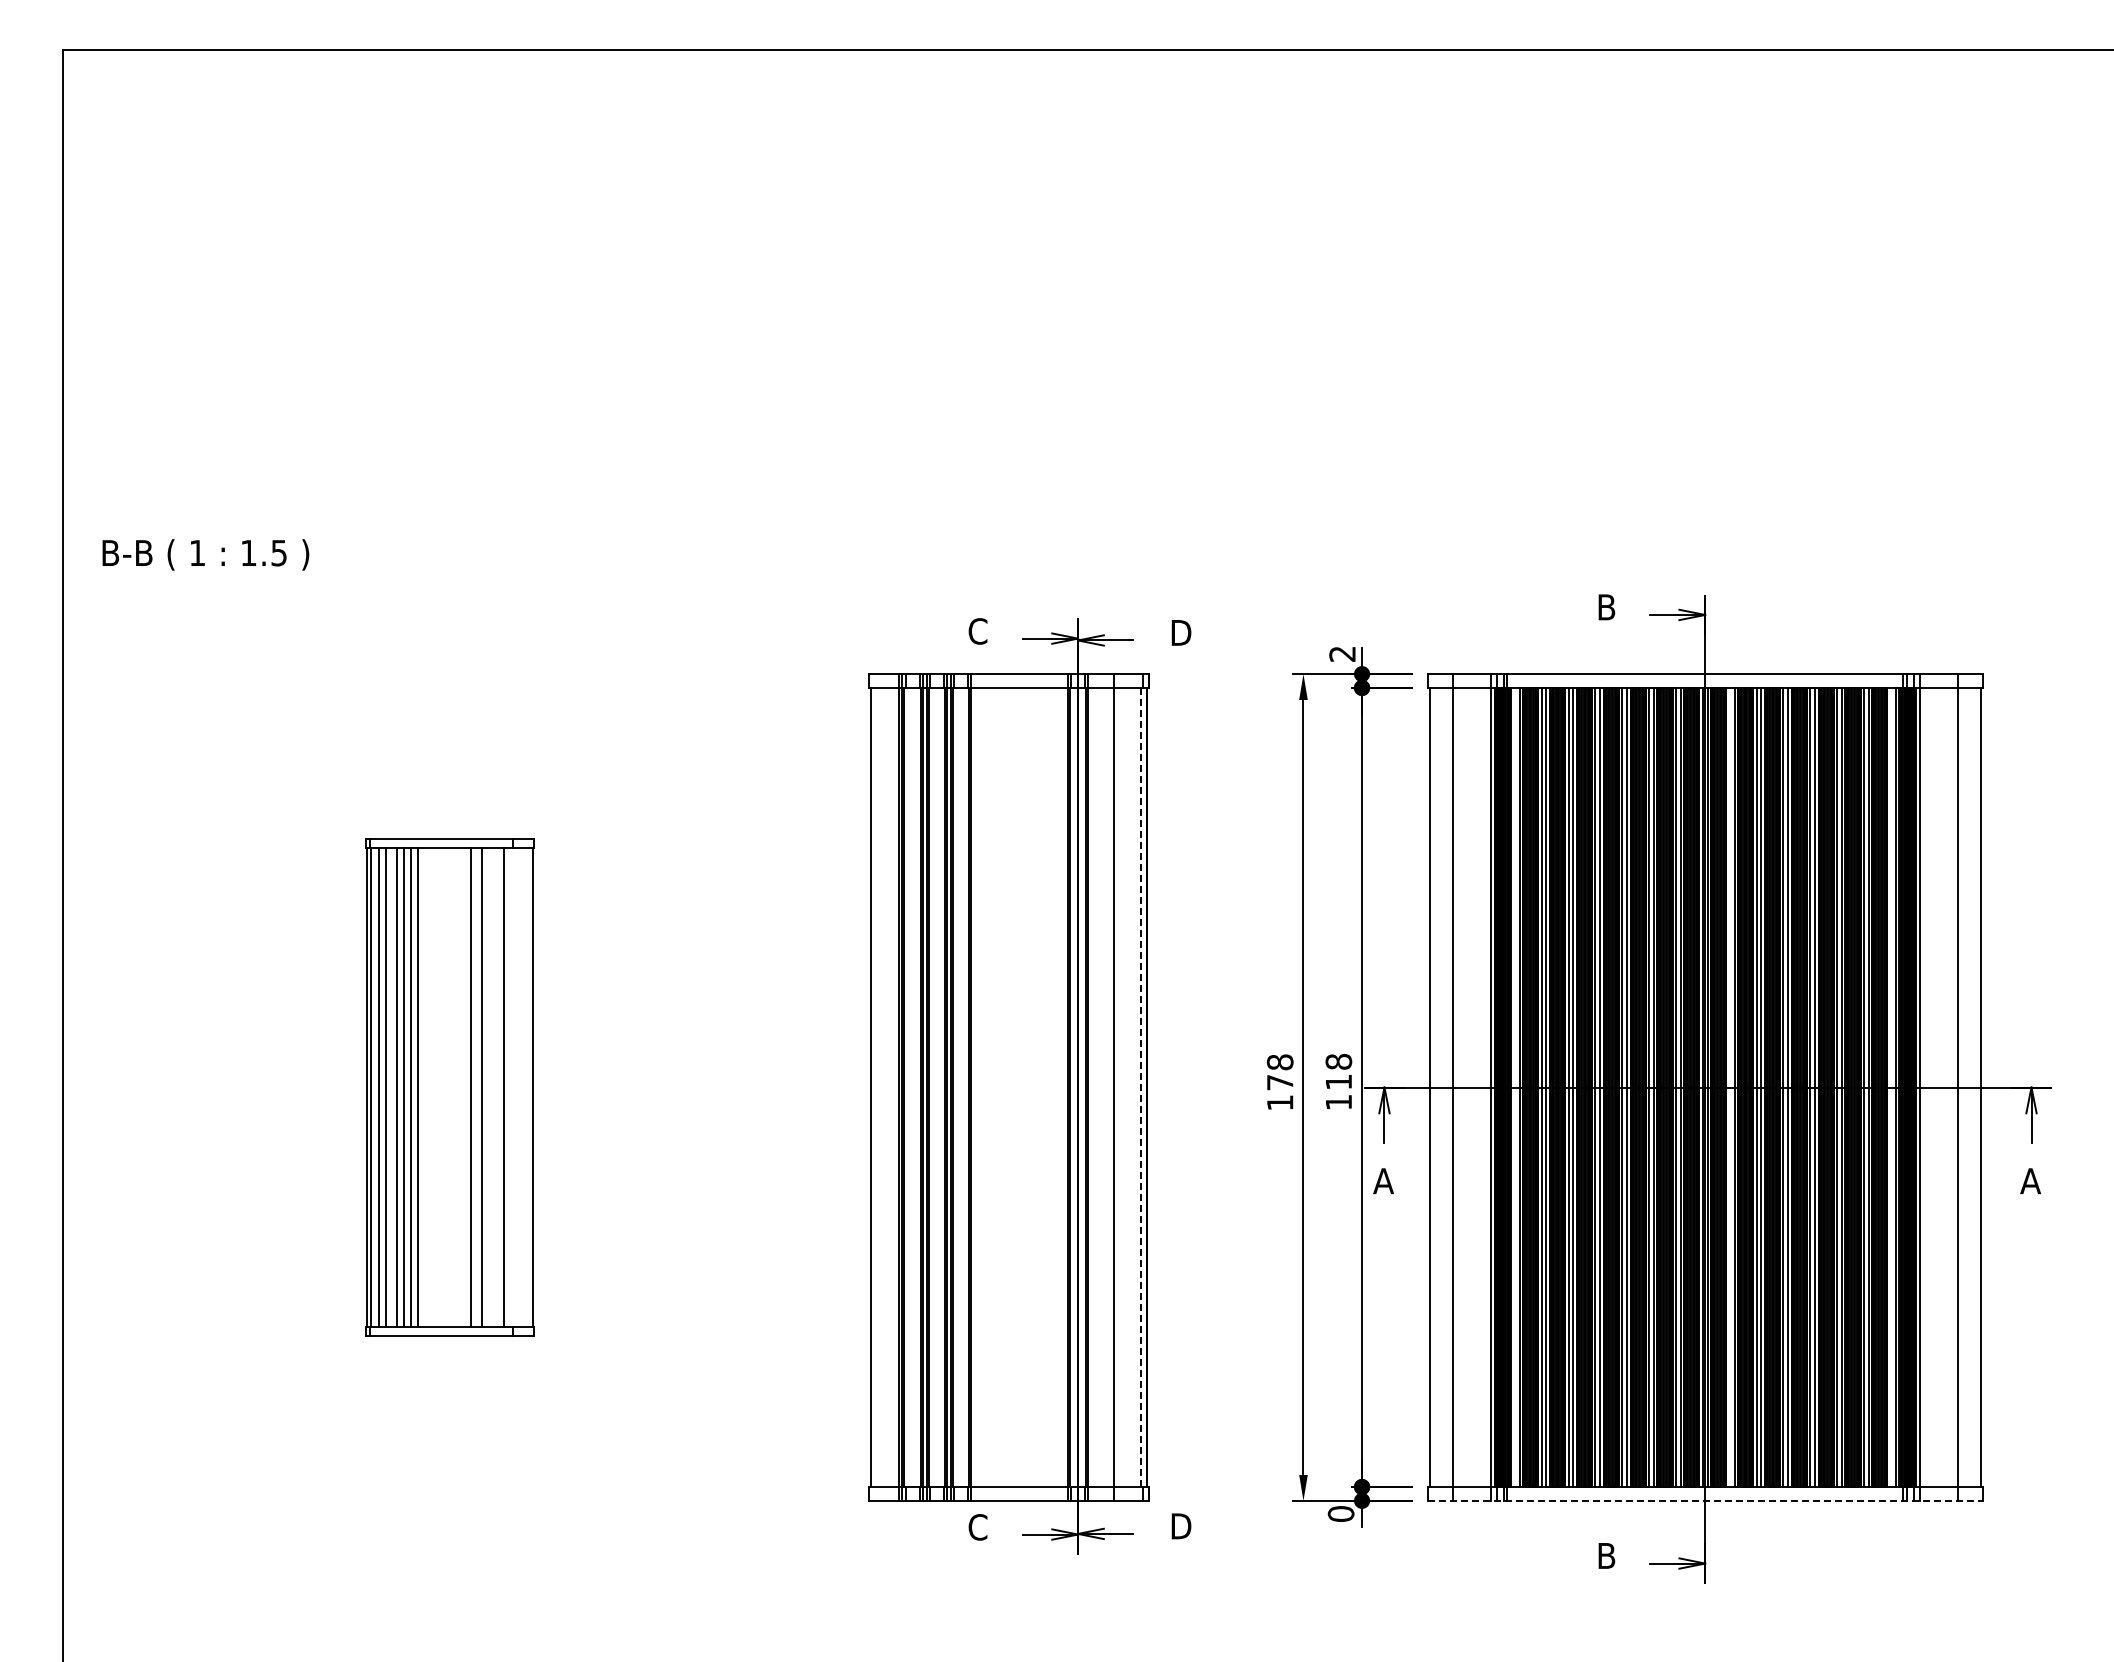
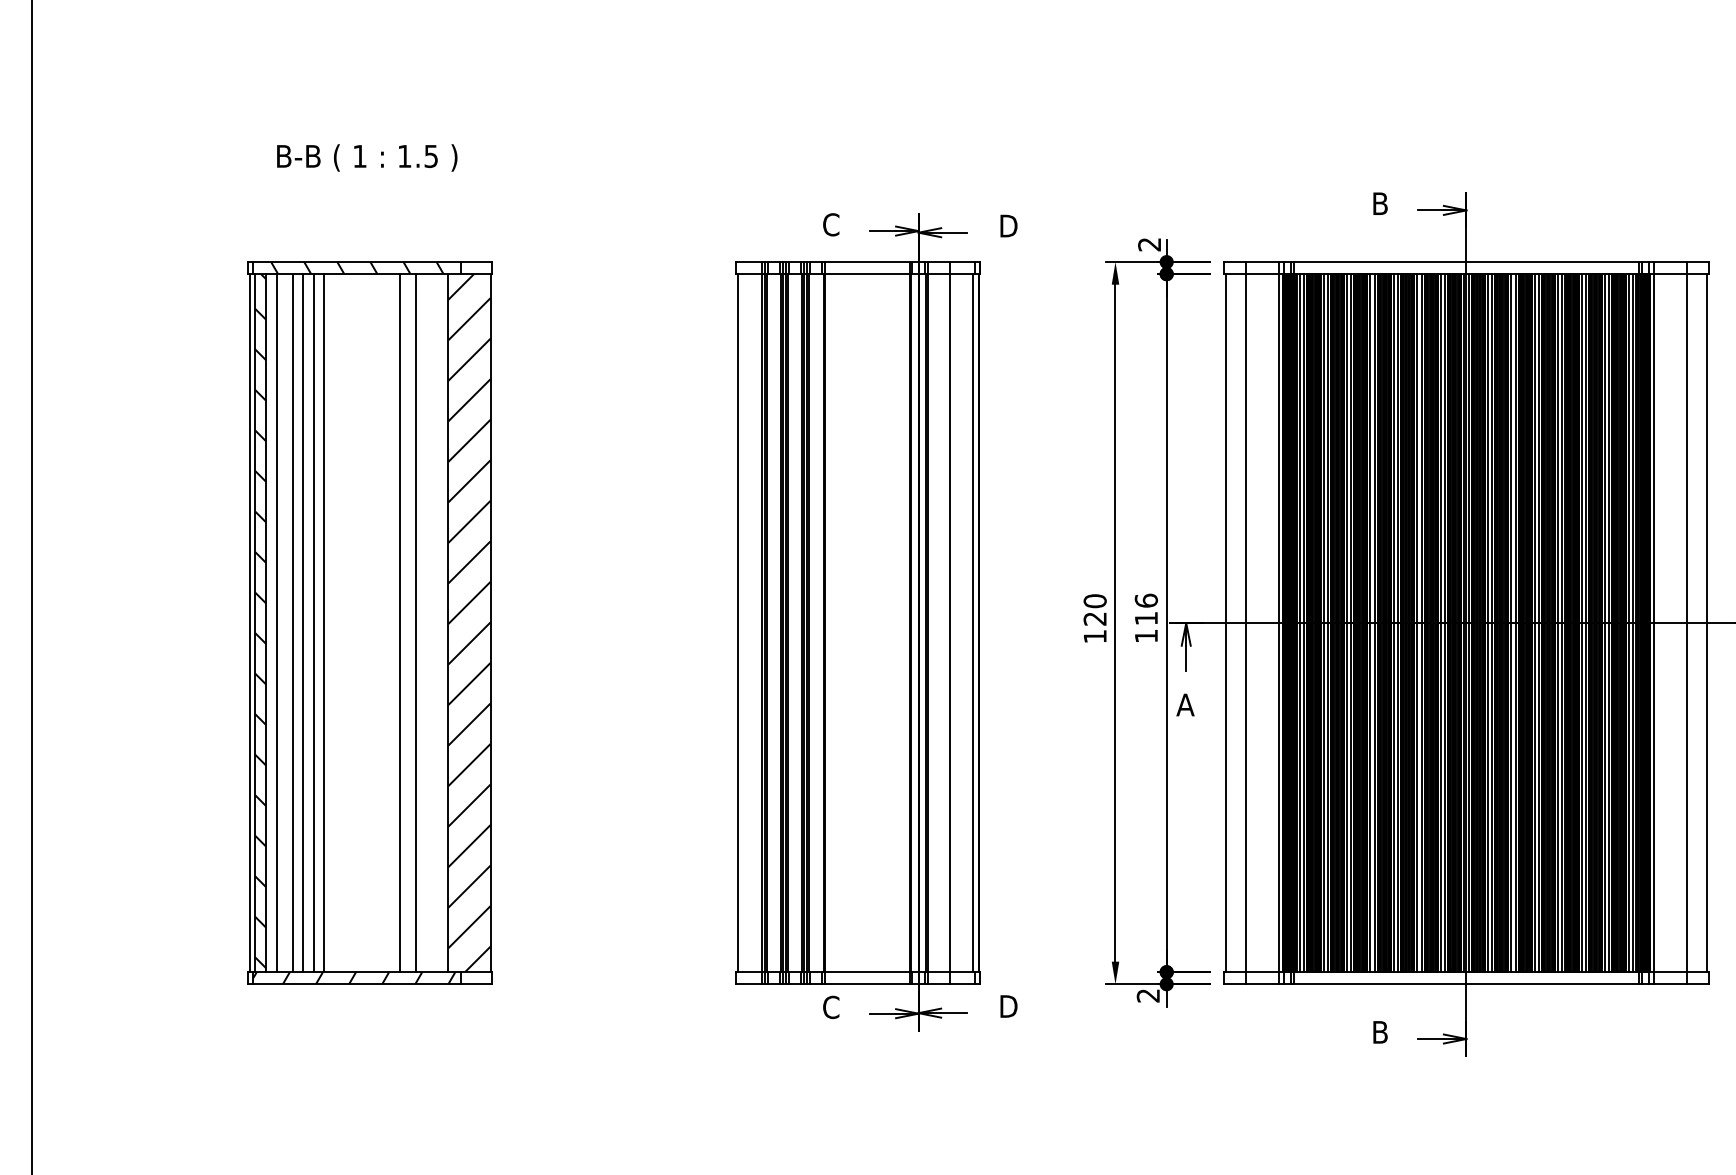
text: (205, 554) -> (366, 157), moved
text: (1338, 1061) -> (1146, 600), 118 -> 116
text: (1279, 1072) -> (1094, 610), 178 -> 120
part: (449, 1087) -> (369, 623), size x1.67
line: (1140, 1087) -> (973, 623), dashed -> solid
line: (1514, 1087) -> (1299, 623), added
line: (1729, 1087) -> (1487, 623), added
line: (1890, 1087) -> (1628, 623), added
line: (1705, 1500) -> (1466, 983), dashed -> solid
text: (1340, 1513) -> (1147, 995), 0 -> 2

